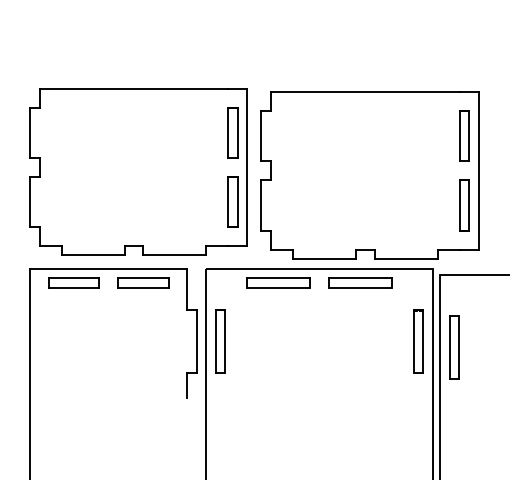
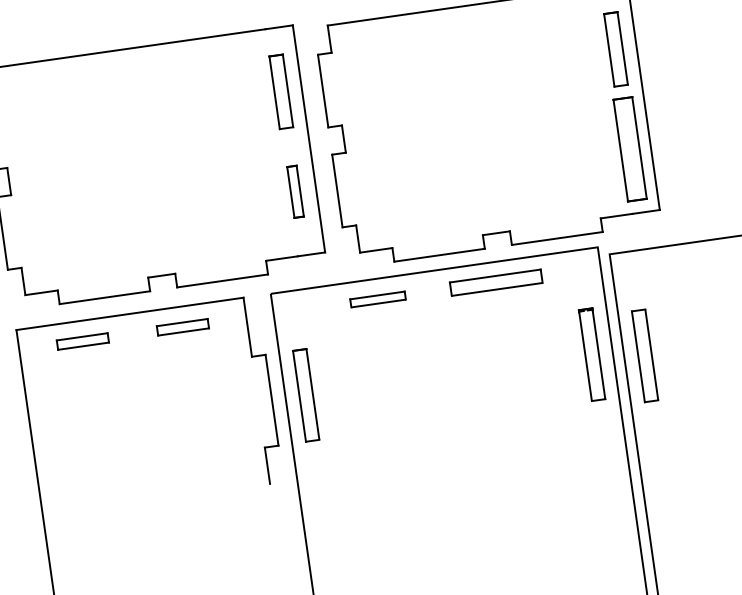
part: (232, 201) -> (294, 191), size x0.7
part: (464, 205) -> (630, 149), size x1.4
part: (73, 282) -> (81, 340), size x0.7
part: (143, 282) -> (182, 326), size x0.7
part: (278, 282) -> (377, 298), size x0.6

